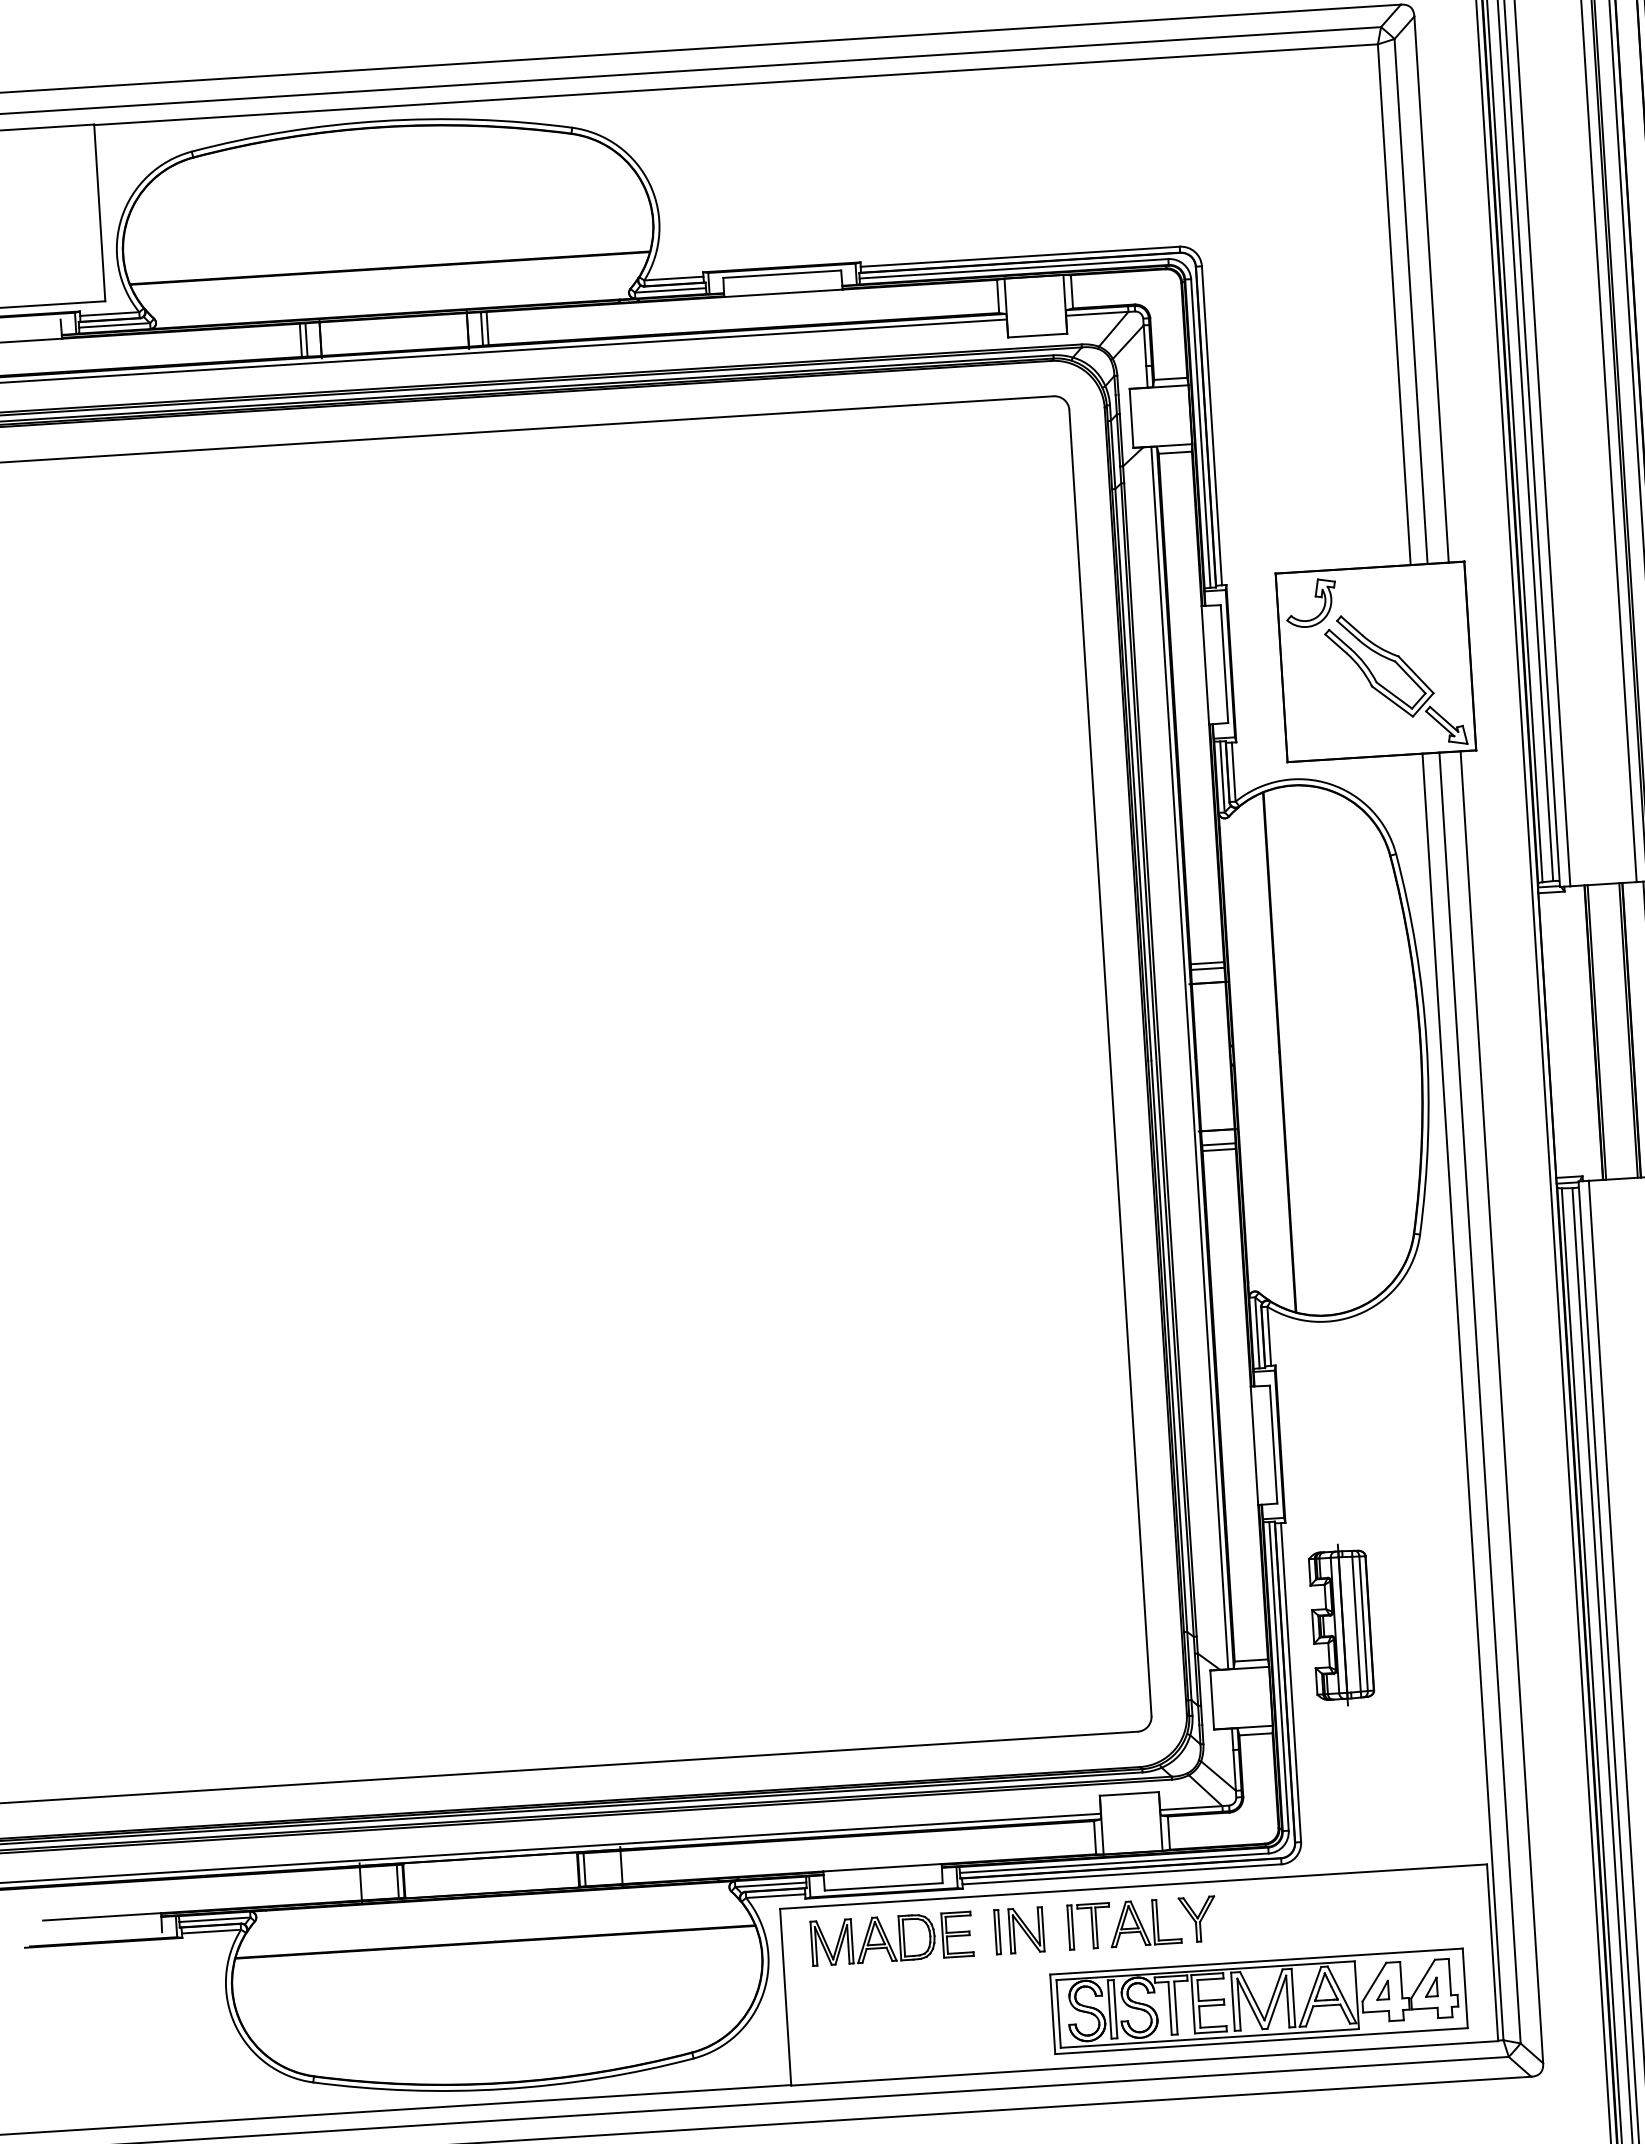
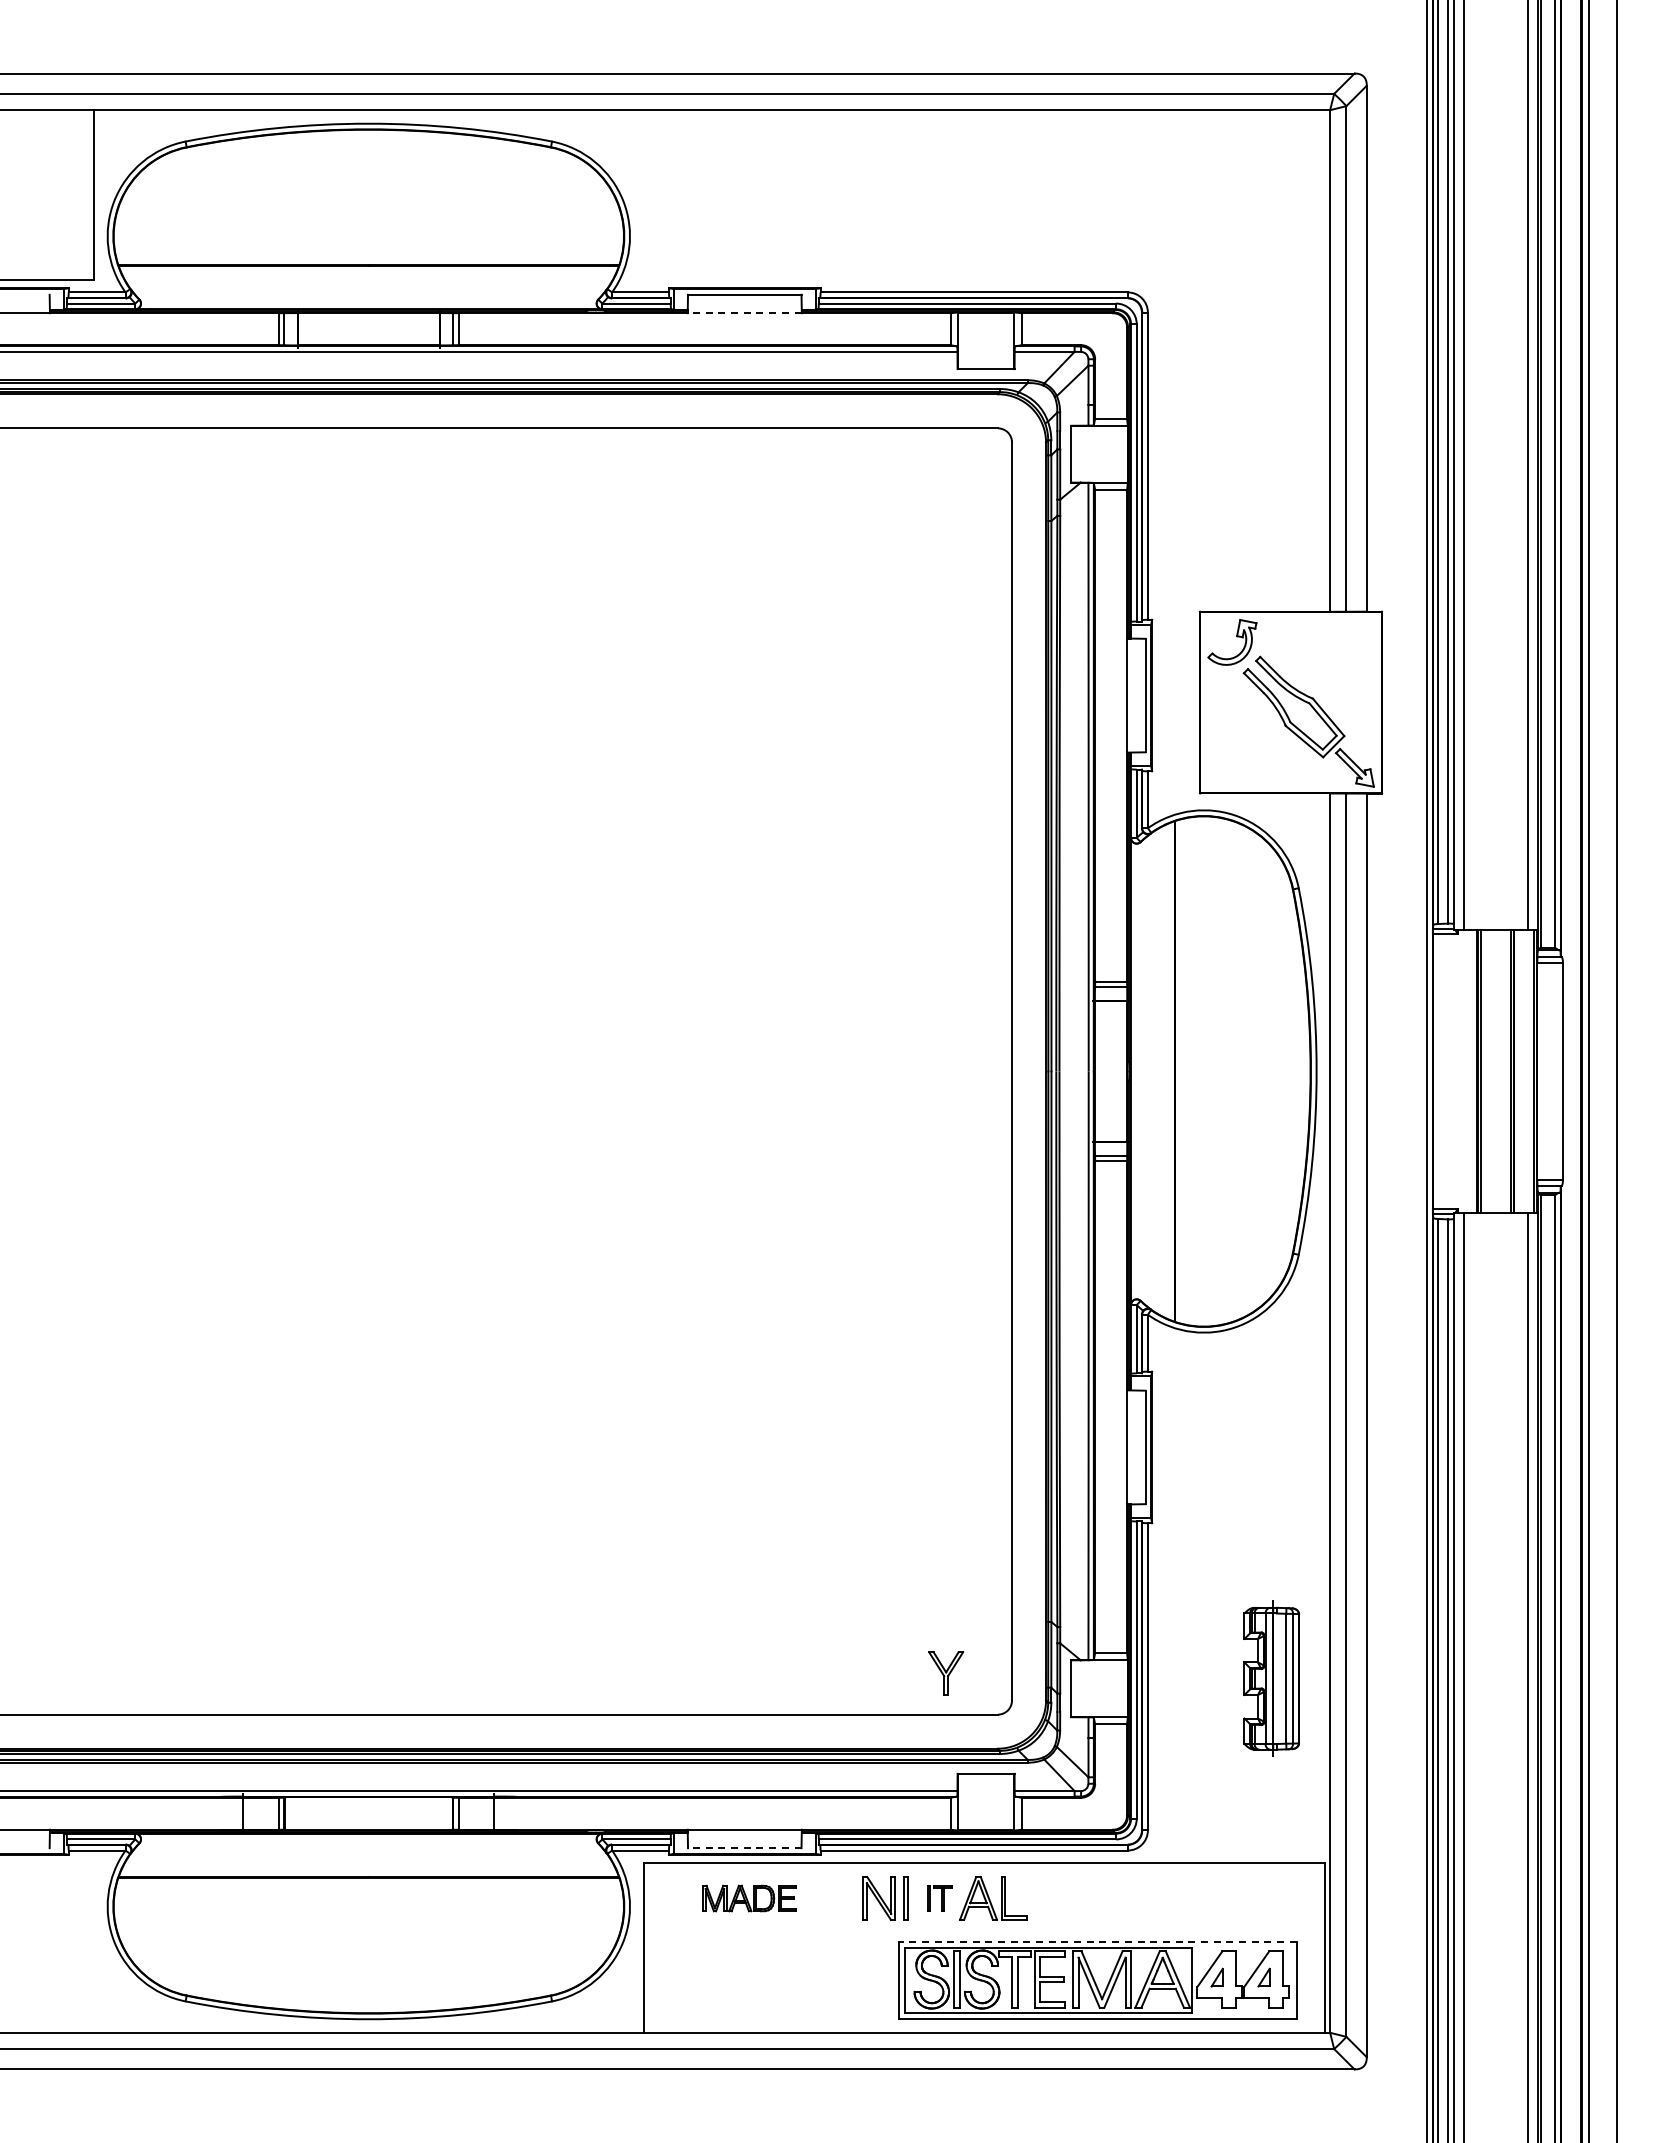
line: (783, 293) -> (744, 313), solid -> dashed
part: (1341, 1624) -> (1271, 1678), moved
line: (883, 1887) -> (744, 1848), solid -> dashed
part: (1198, 1919) -> (946, 1673), moved
part: (1089, 1926) -> (939, 1898), size x0.6
part: (996, 1932) -> (905, 1898), moved
part: (891, 1938) -> (749, 1898), size x0.6
line: (1256, 1961) -> (1097, 1942), solid -> dashed

